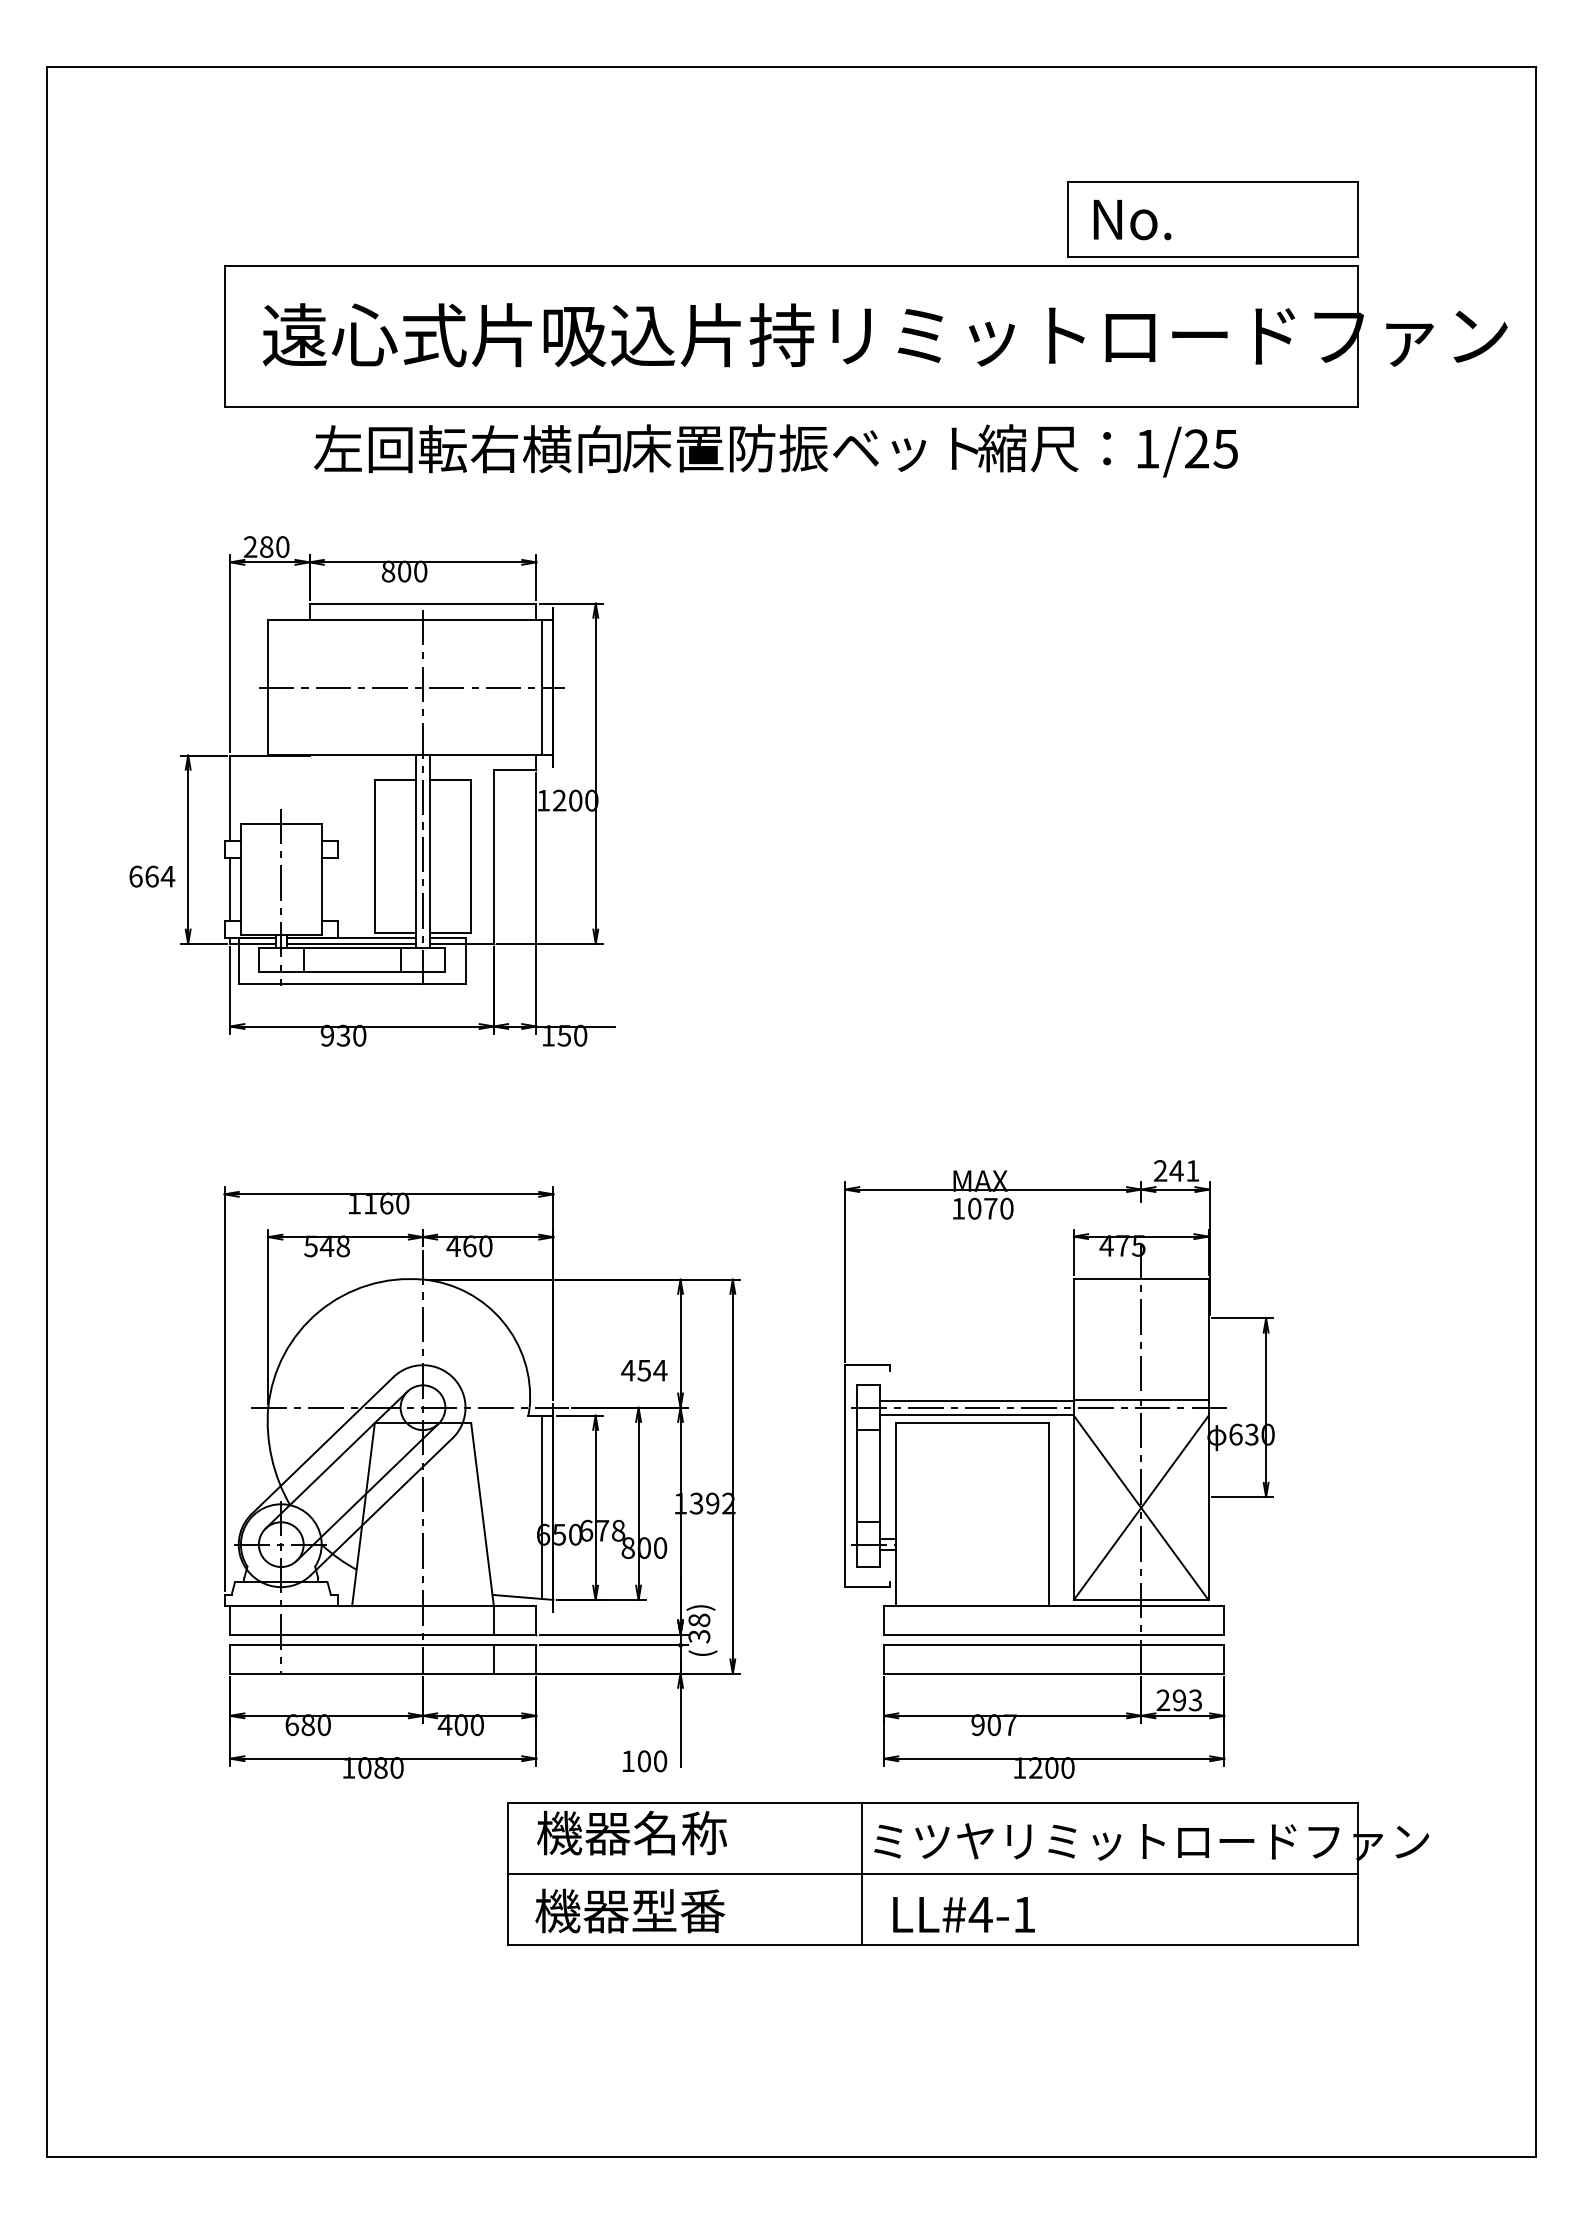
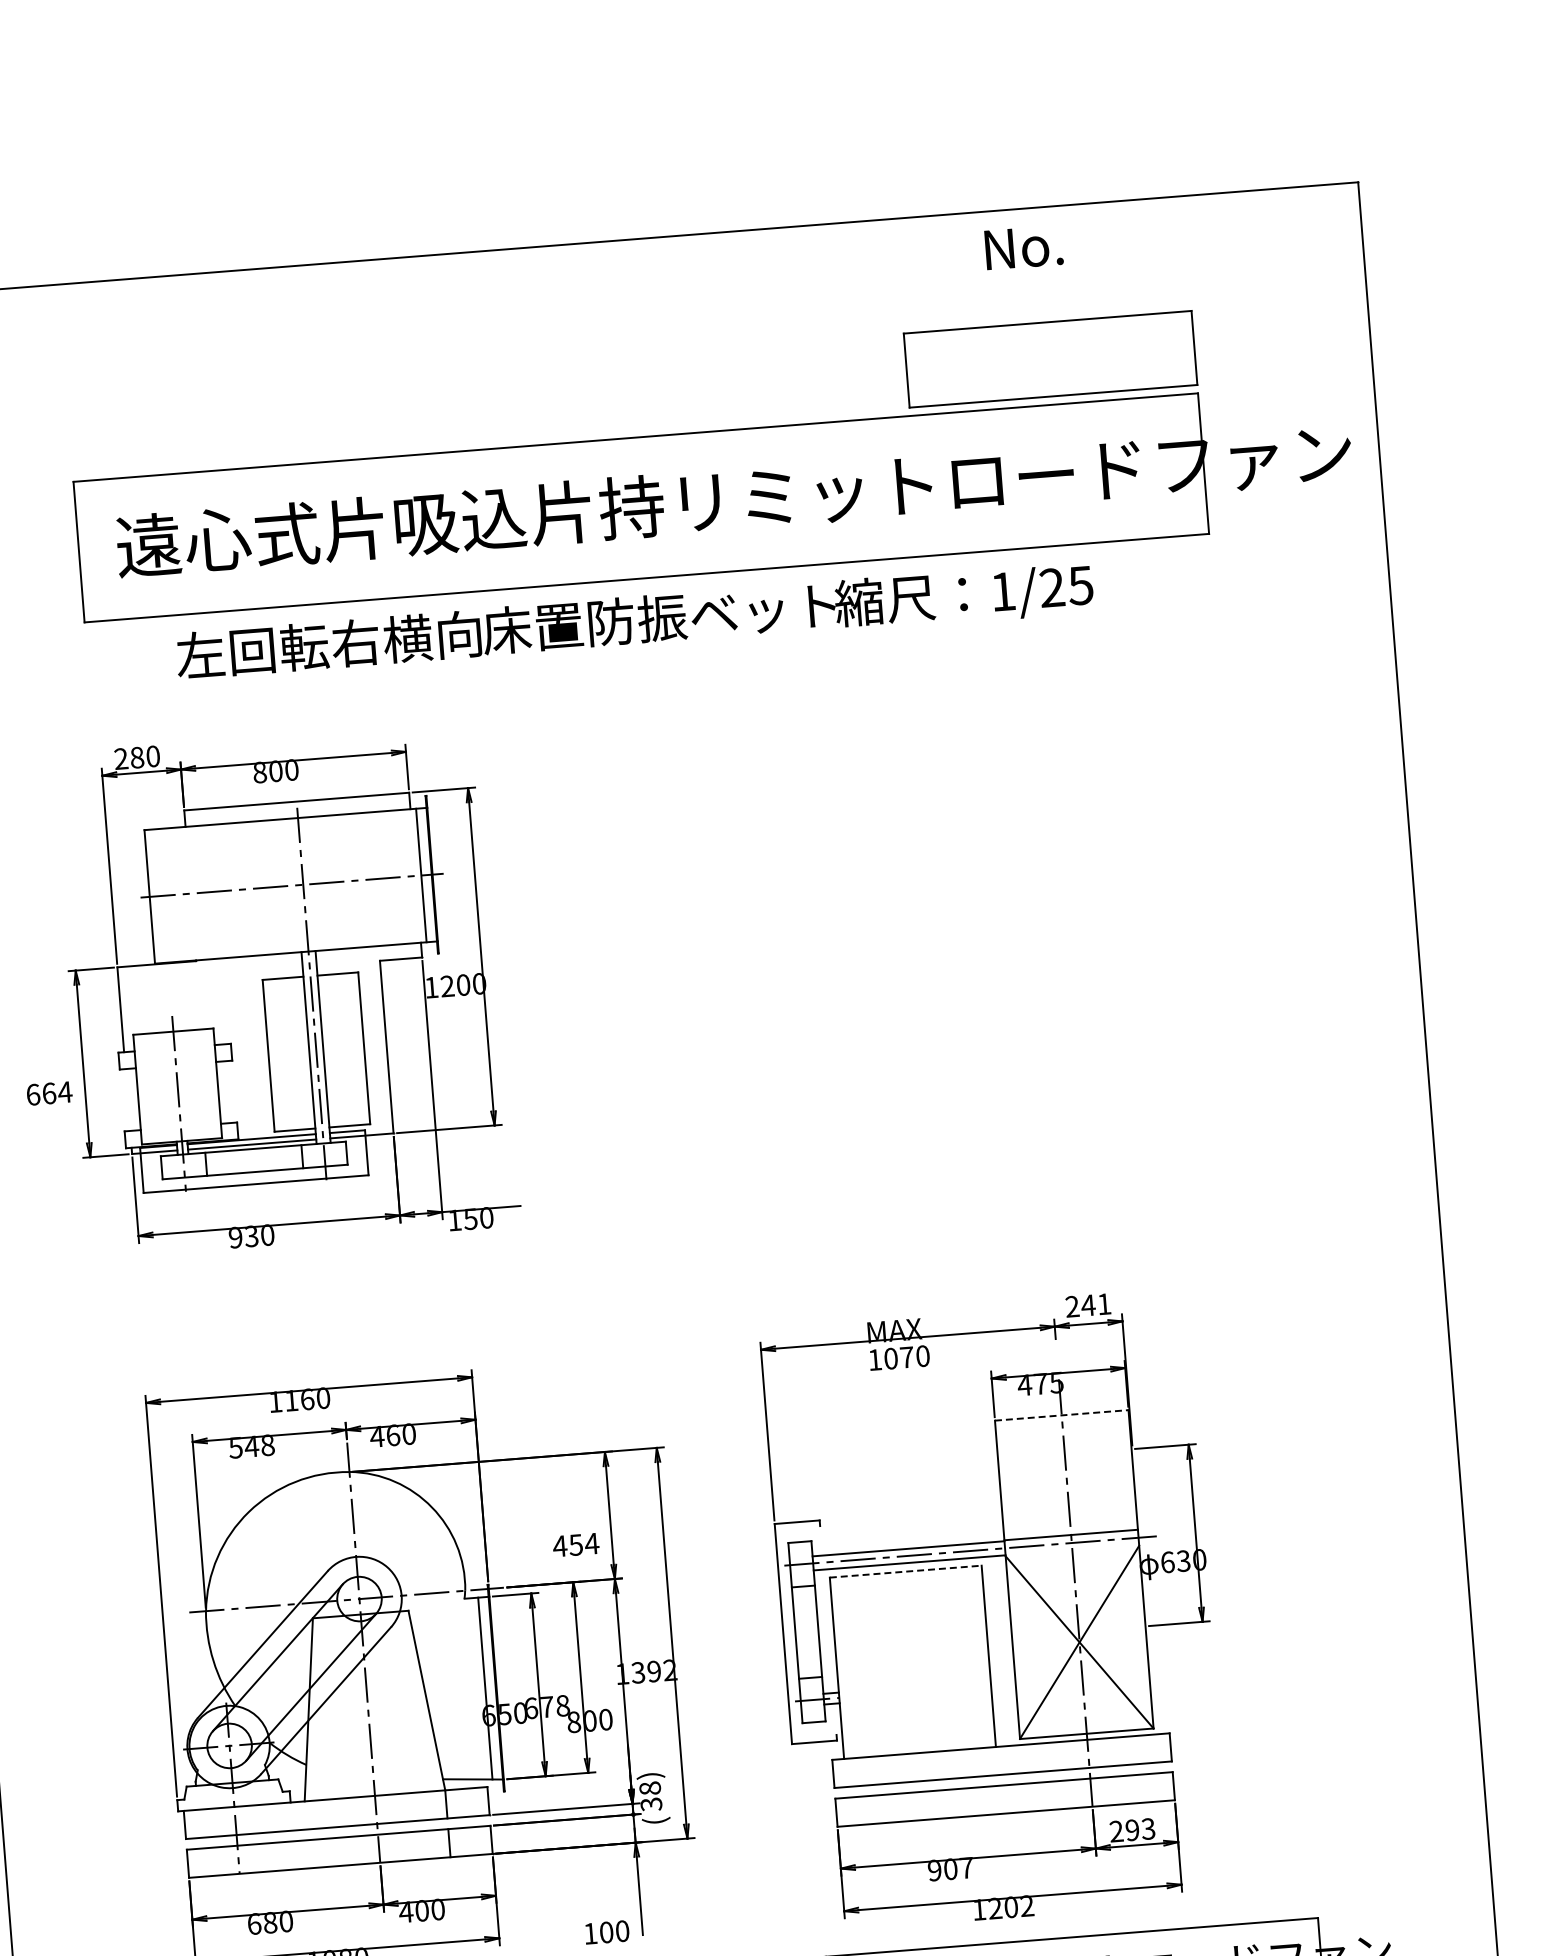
text: (1132, 220) -> (1024, 248), moved
line: (230, 889) -> (128, 1100), removed
line: (1141, 1279) -> (1062, 1415), solid -> dashed
line: (972, 1423) -> (905, 1571), solid -> dashed
text: (1067, 1767) -> (1026, 1905), 1200 -> 1202

